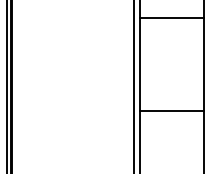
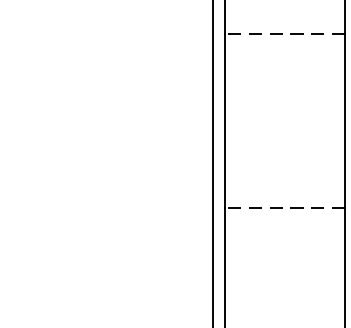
line: (172, 18) -> (285, 34), solid -> dashed
line: (172, 110) -> (285, 207), solid -> dashed

